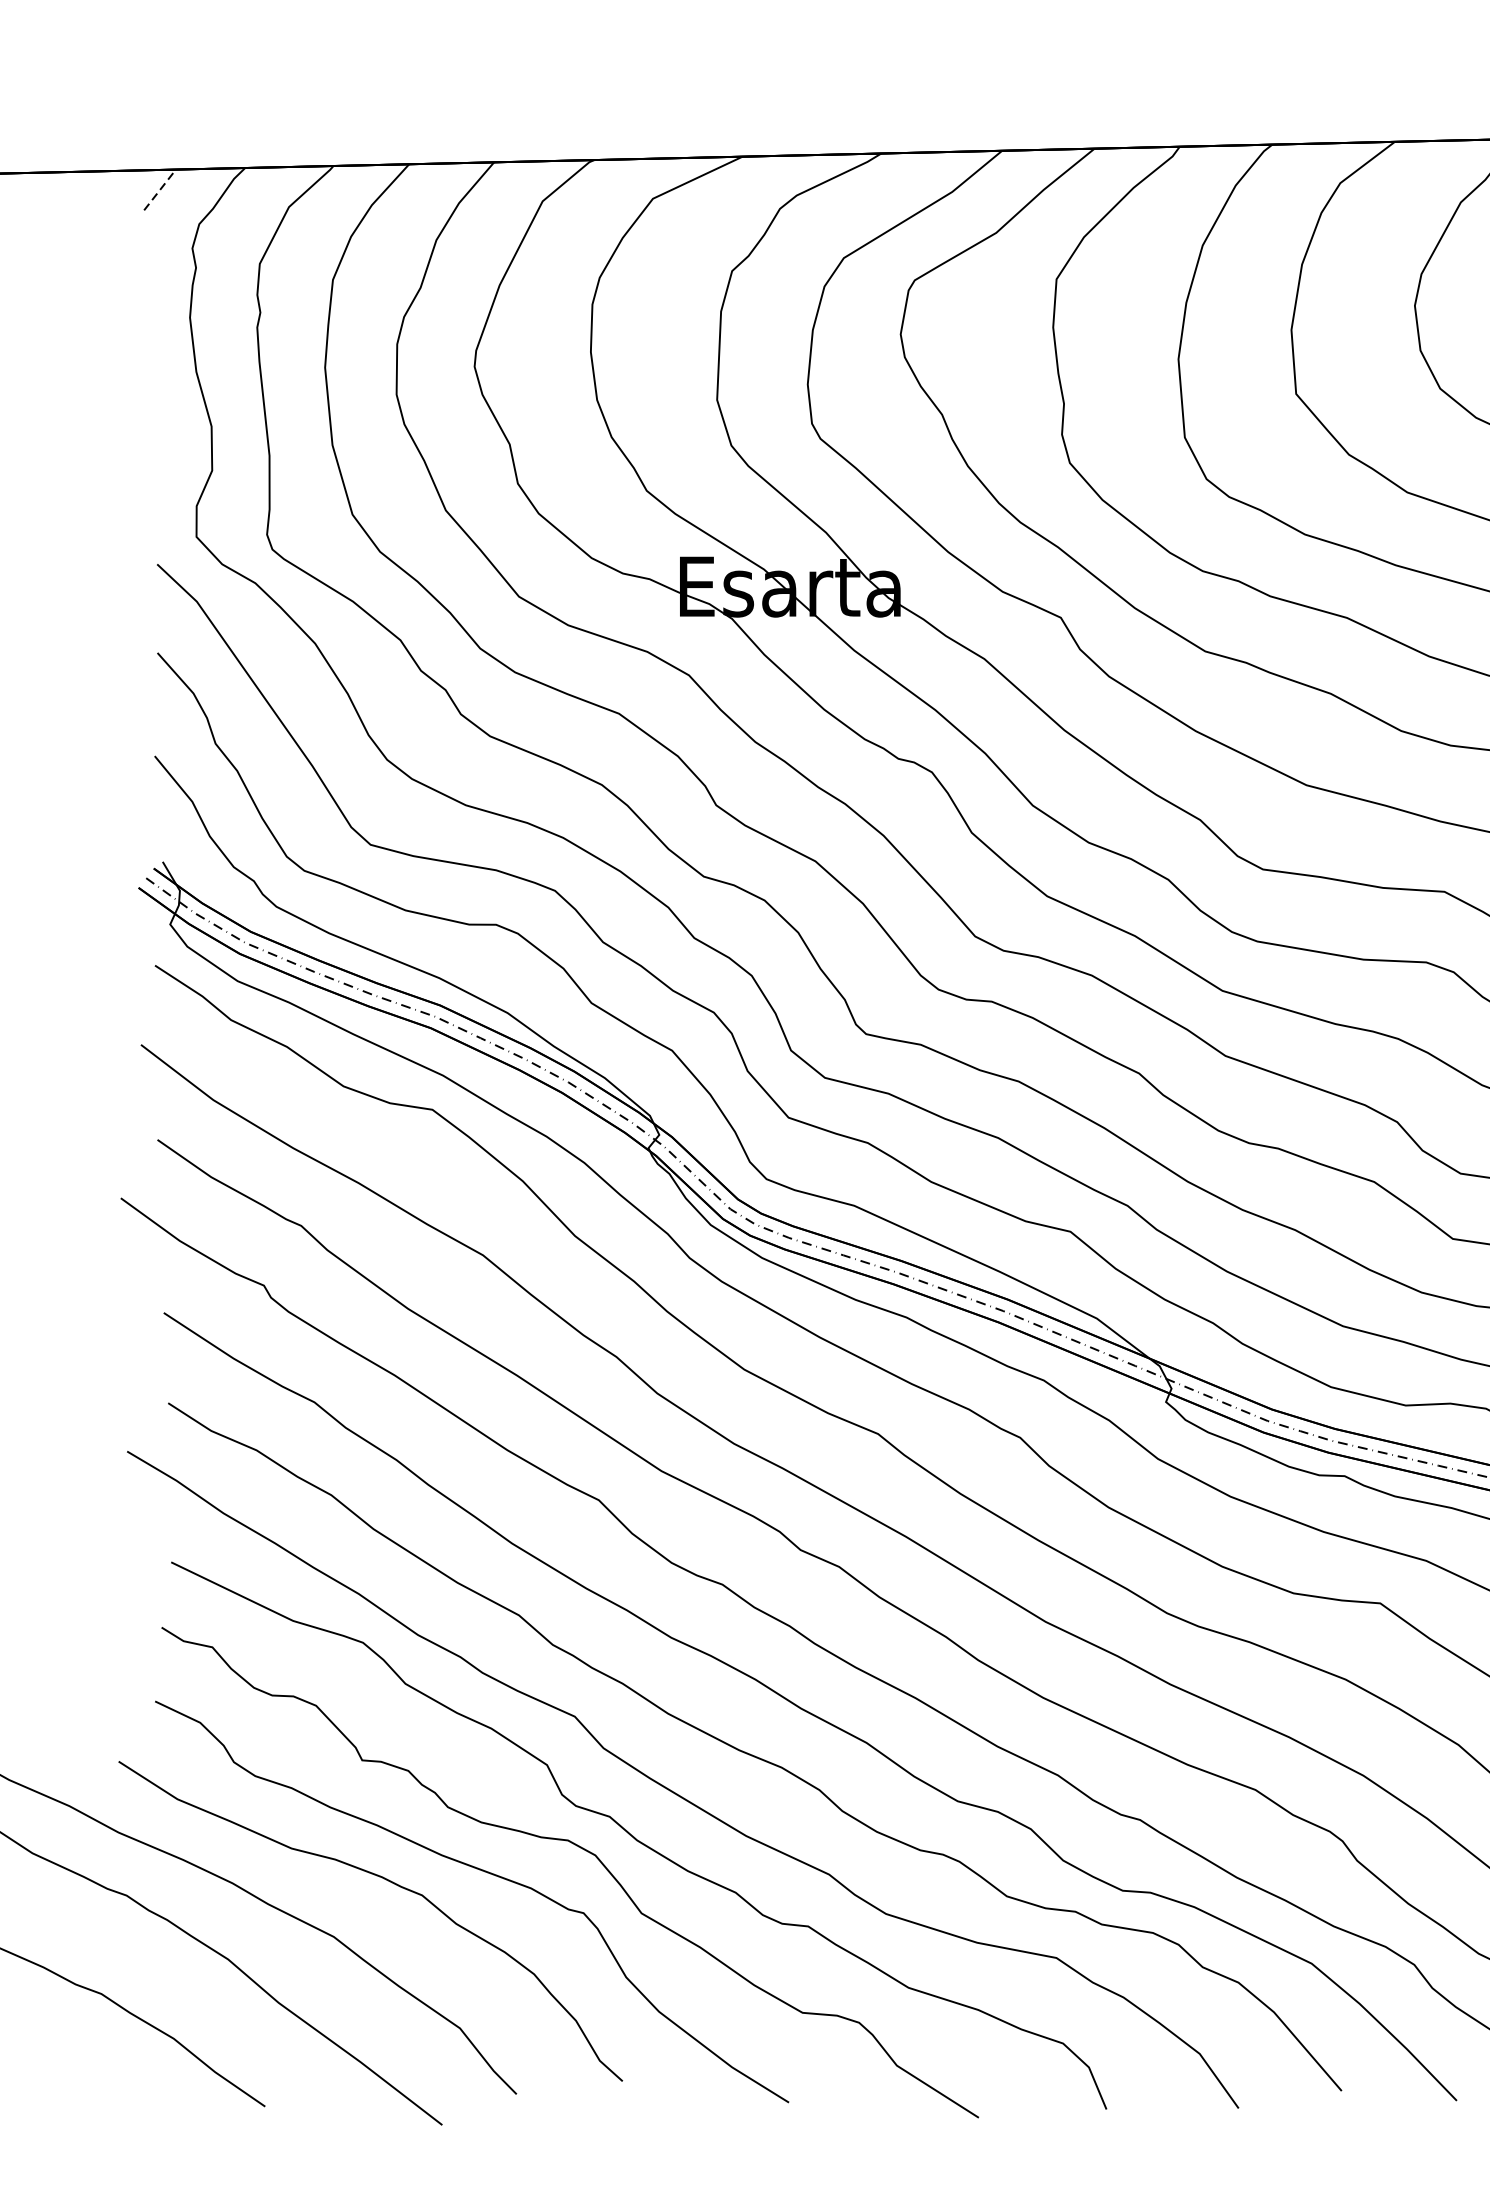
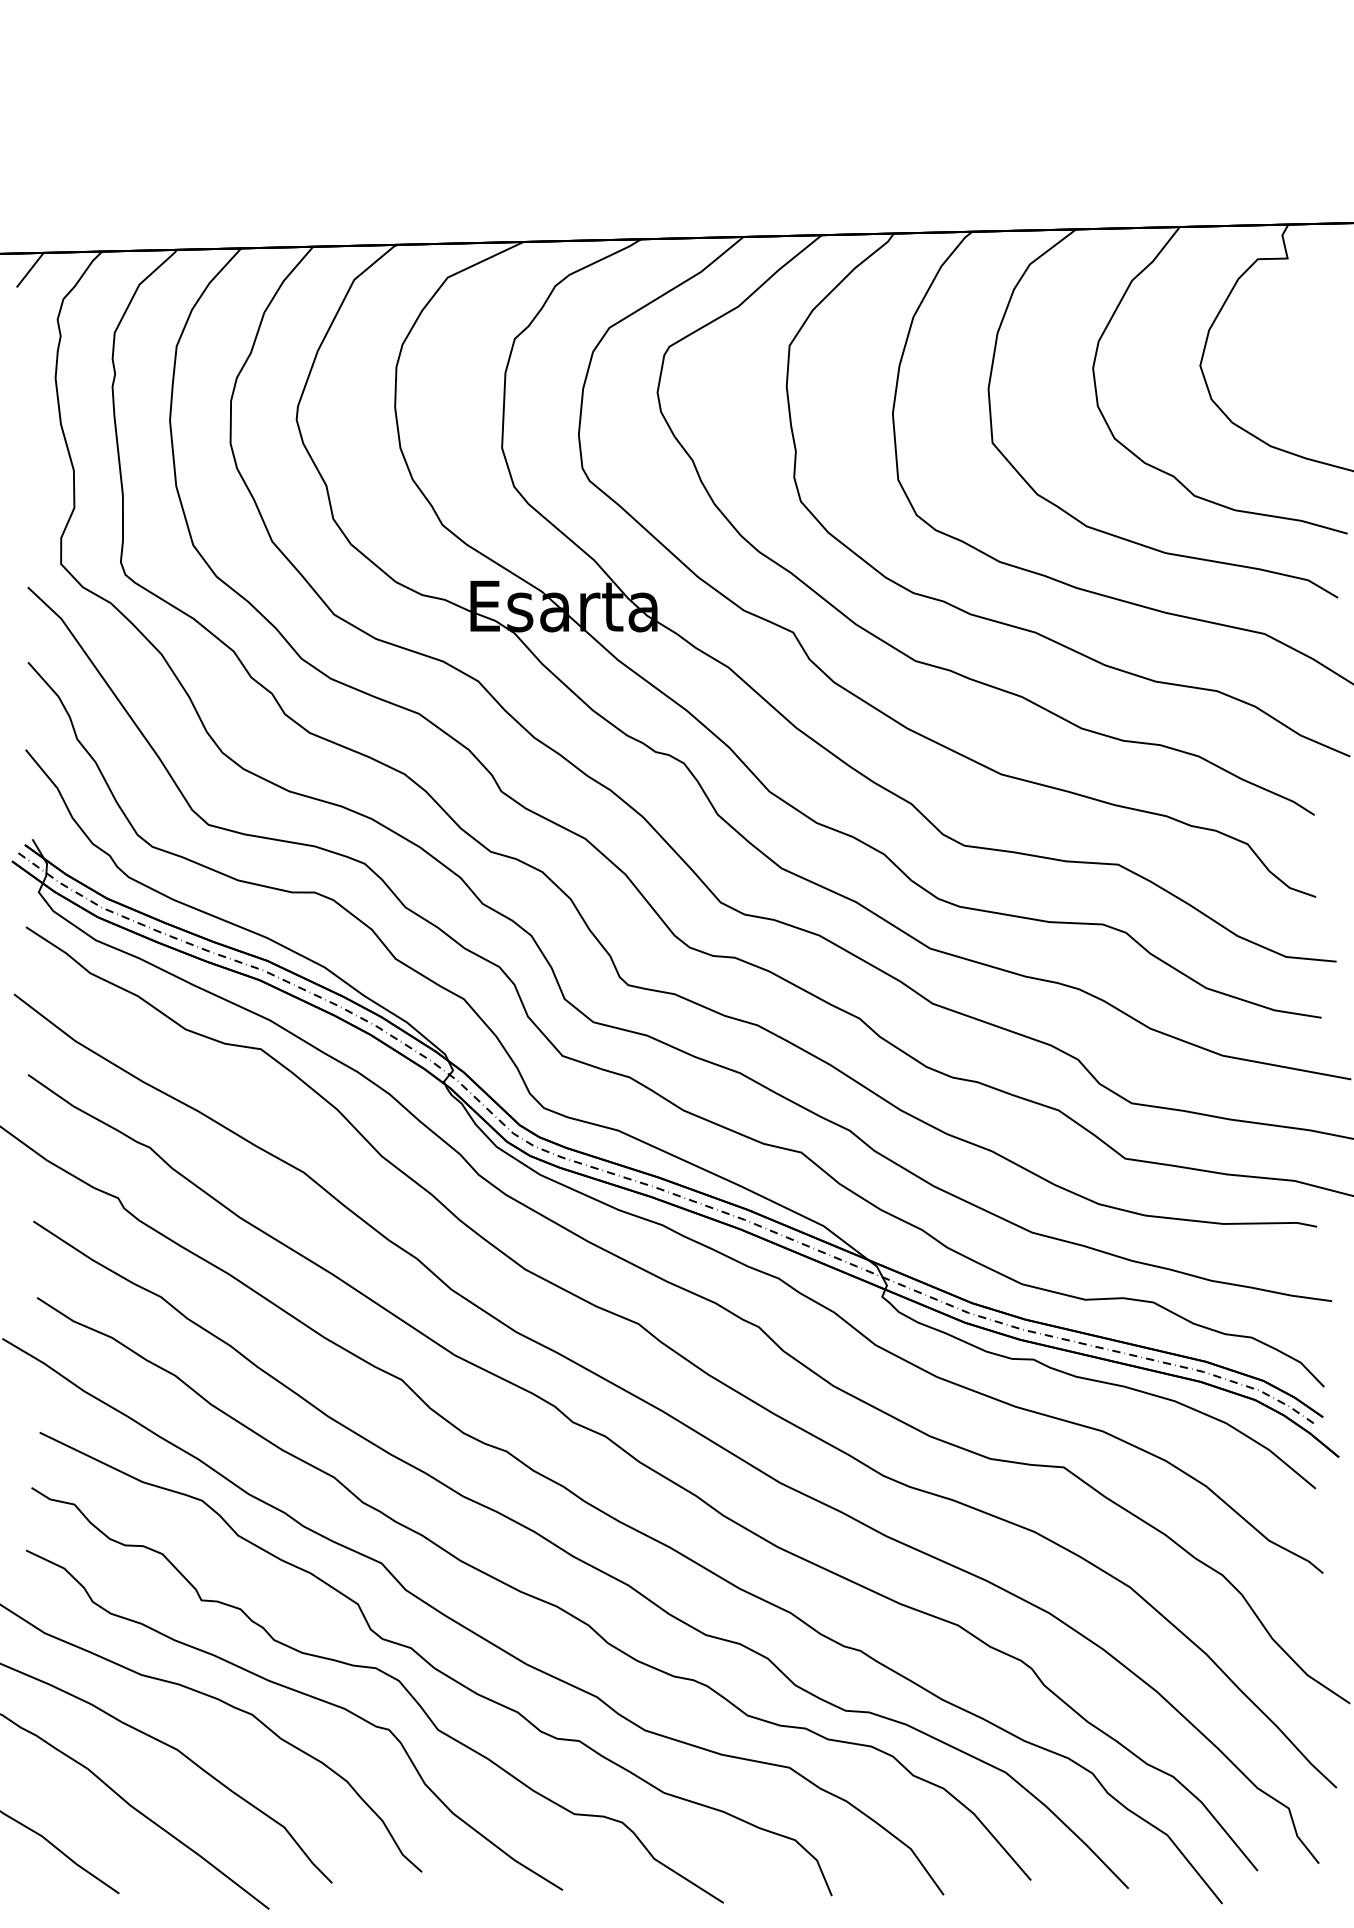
line: (160, 190) -> (30, 270), dashed -> solid

